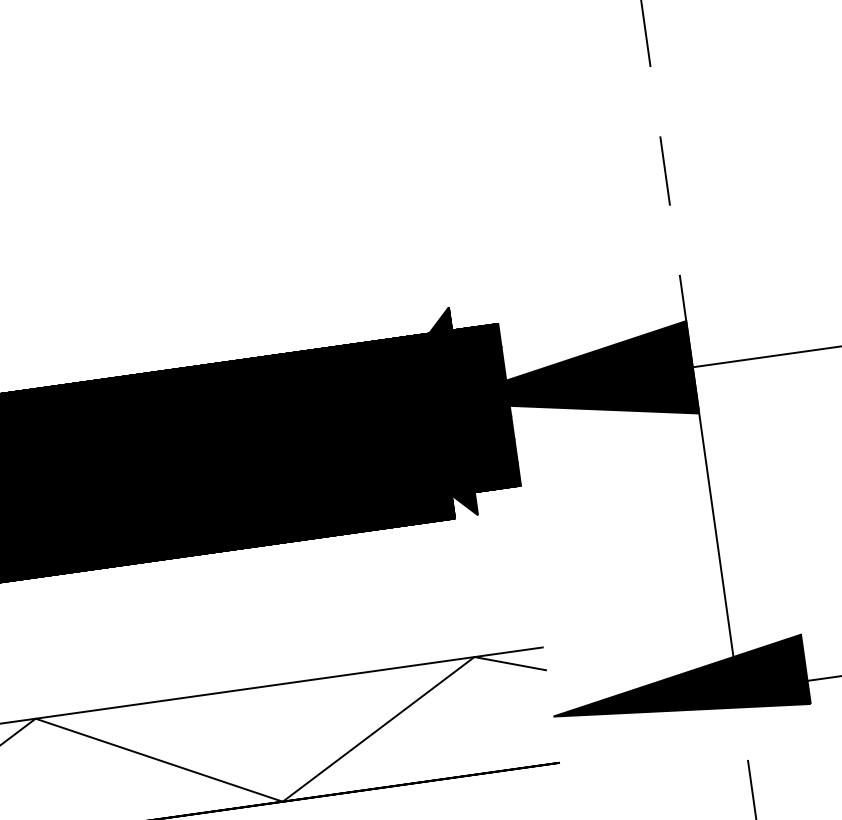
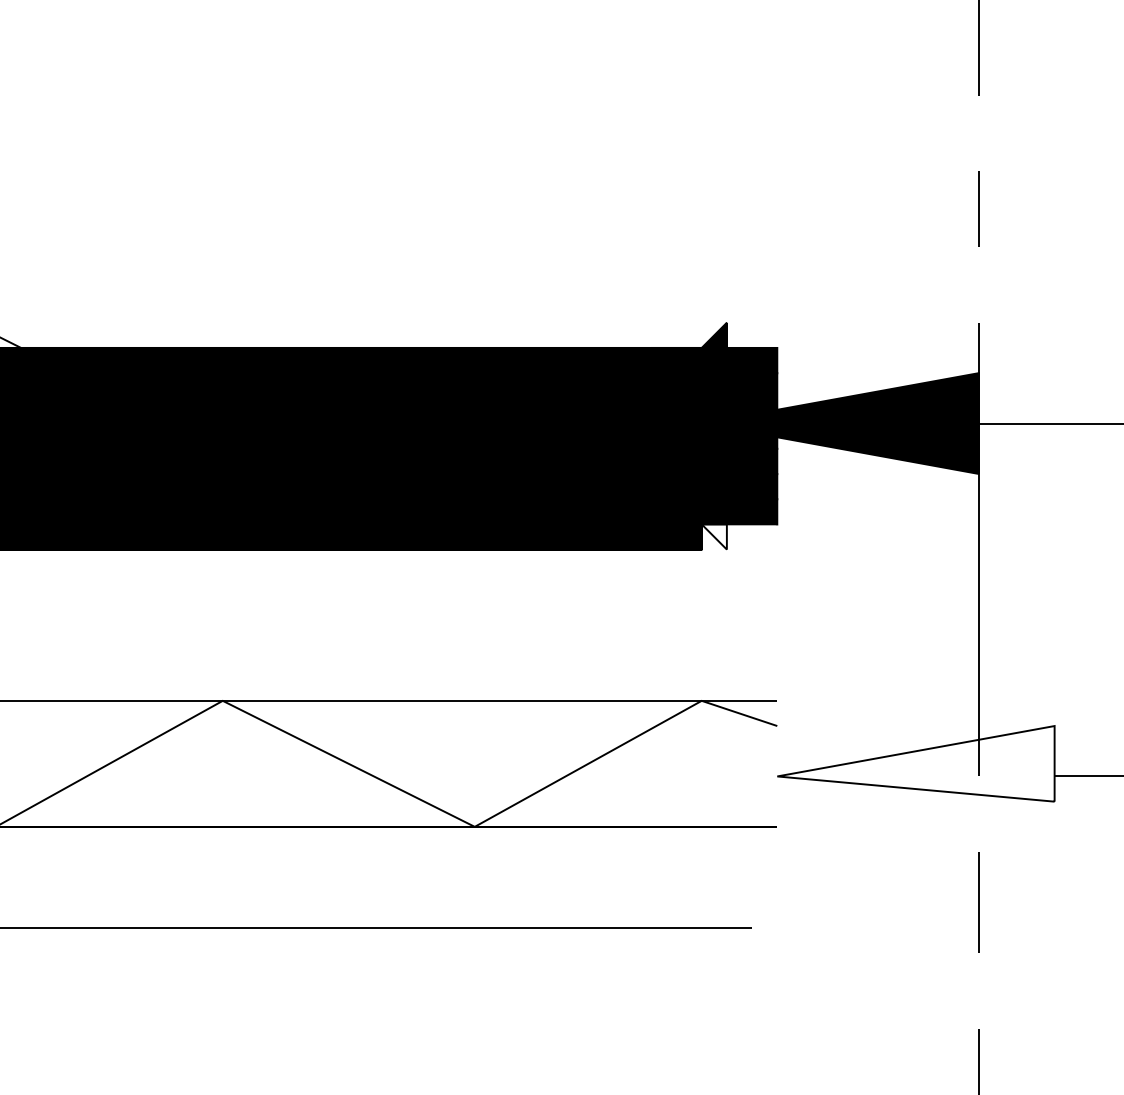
fill: (464, 504) -> (713, 536), removed
fill: (678, 686) -> (915, 763), removed

